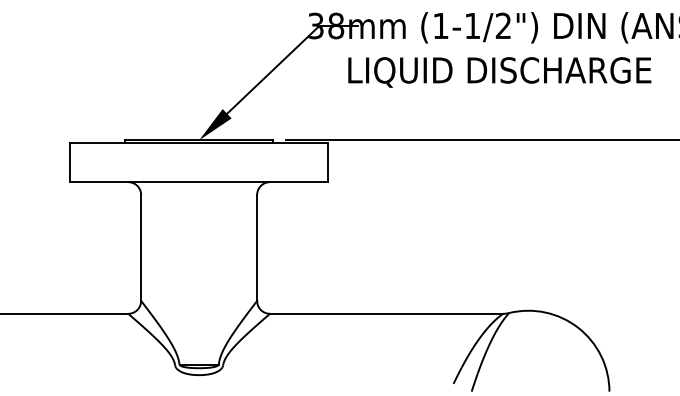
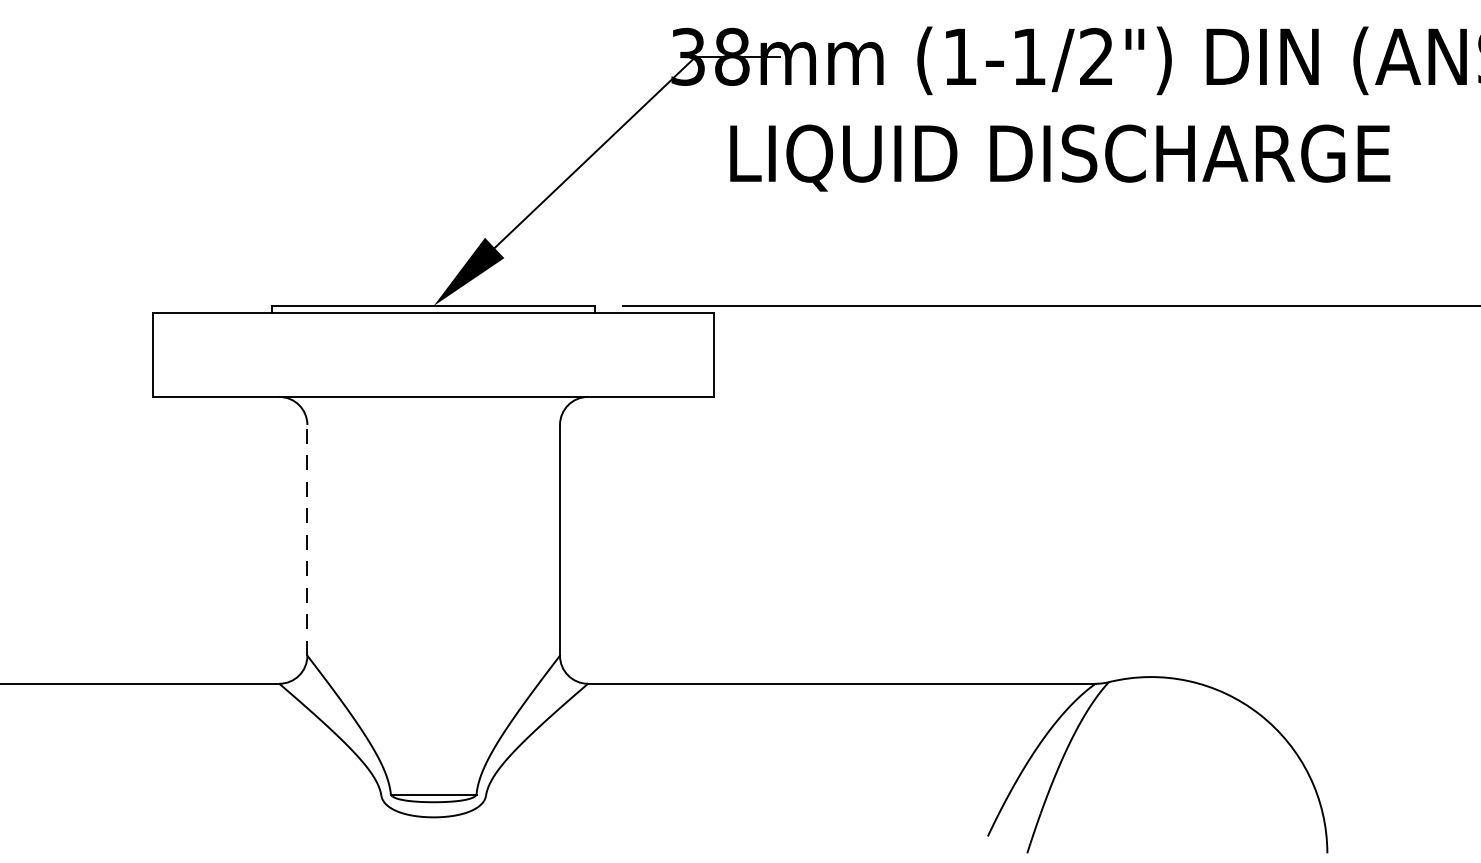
text: (499, 72) -> (1059, 158), moved
line: (141, 247) -> (308, 539), solid -> dashed

